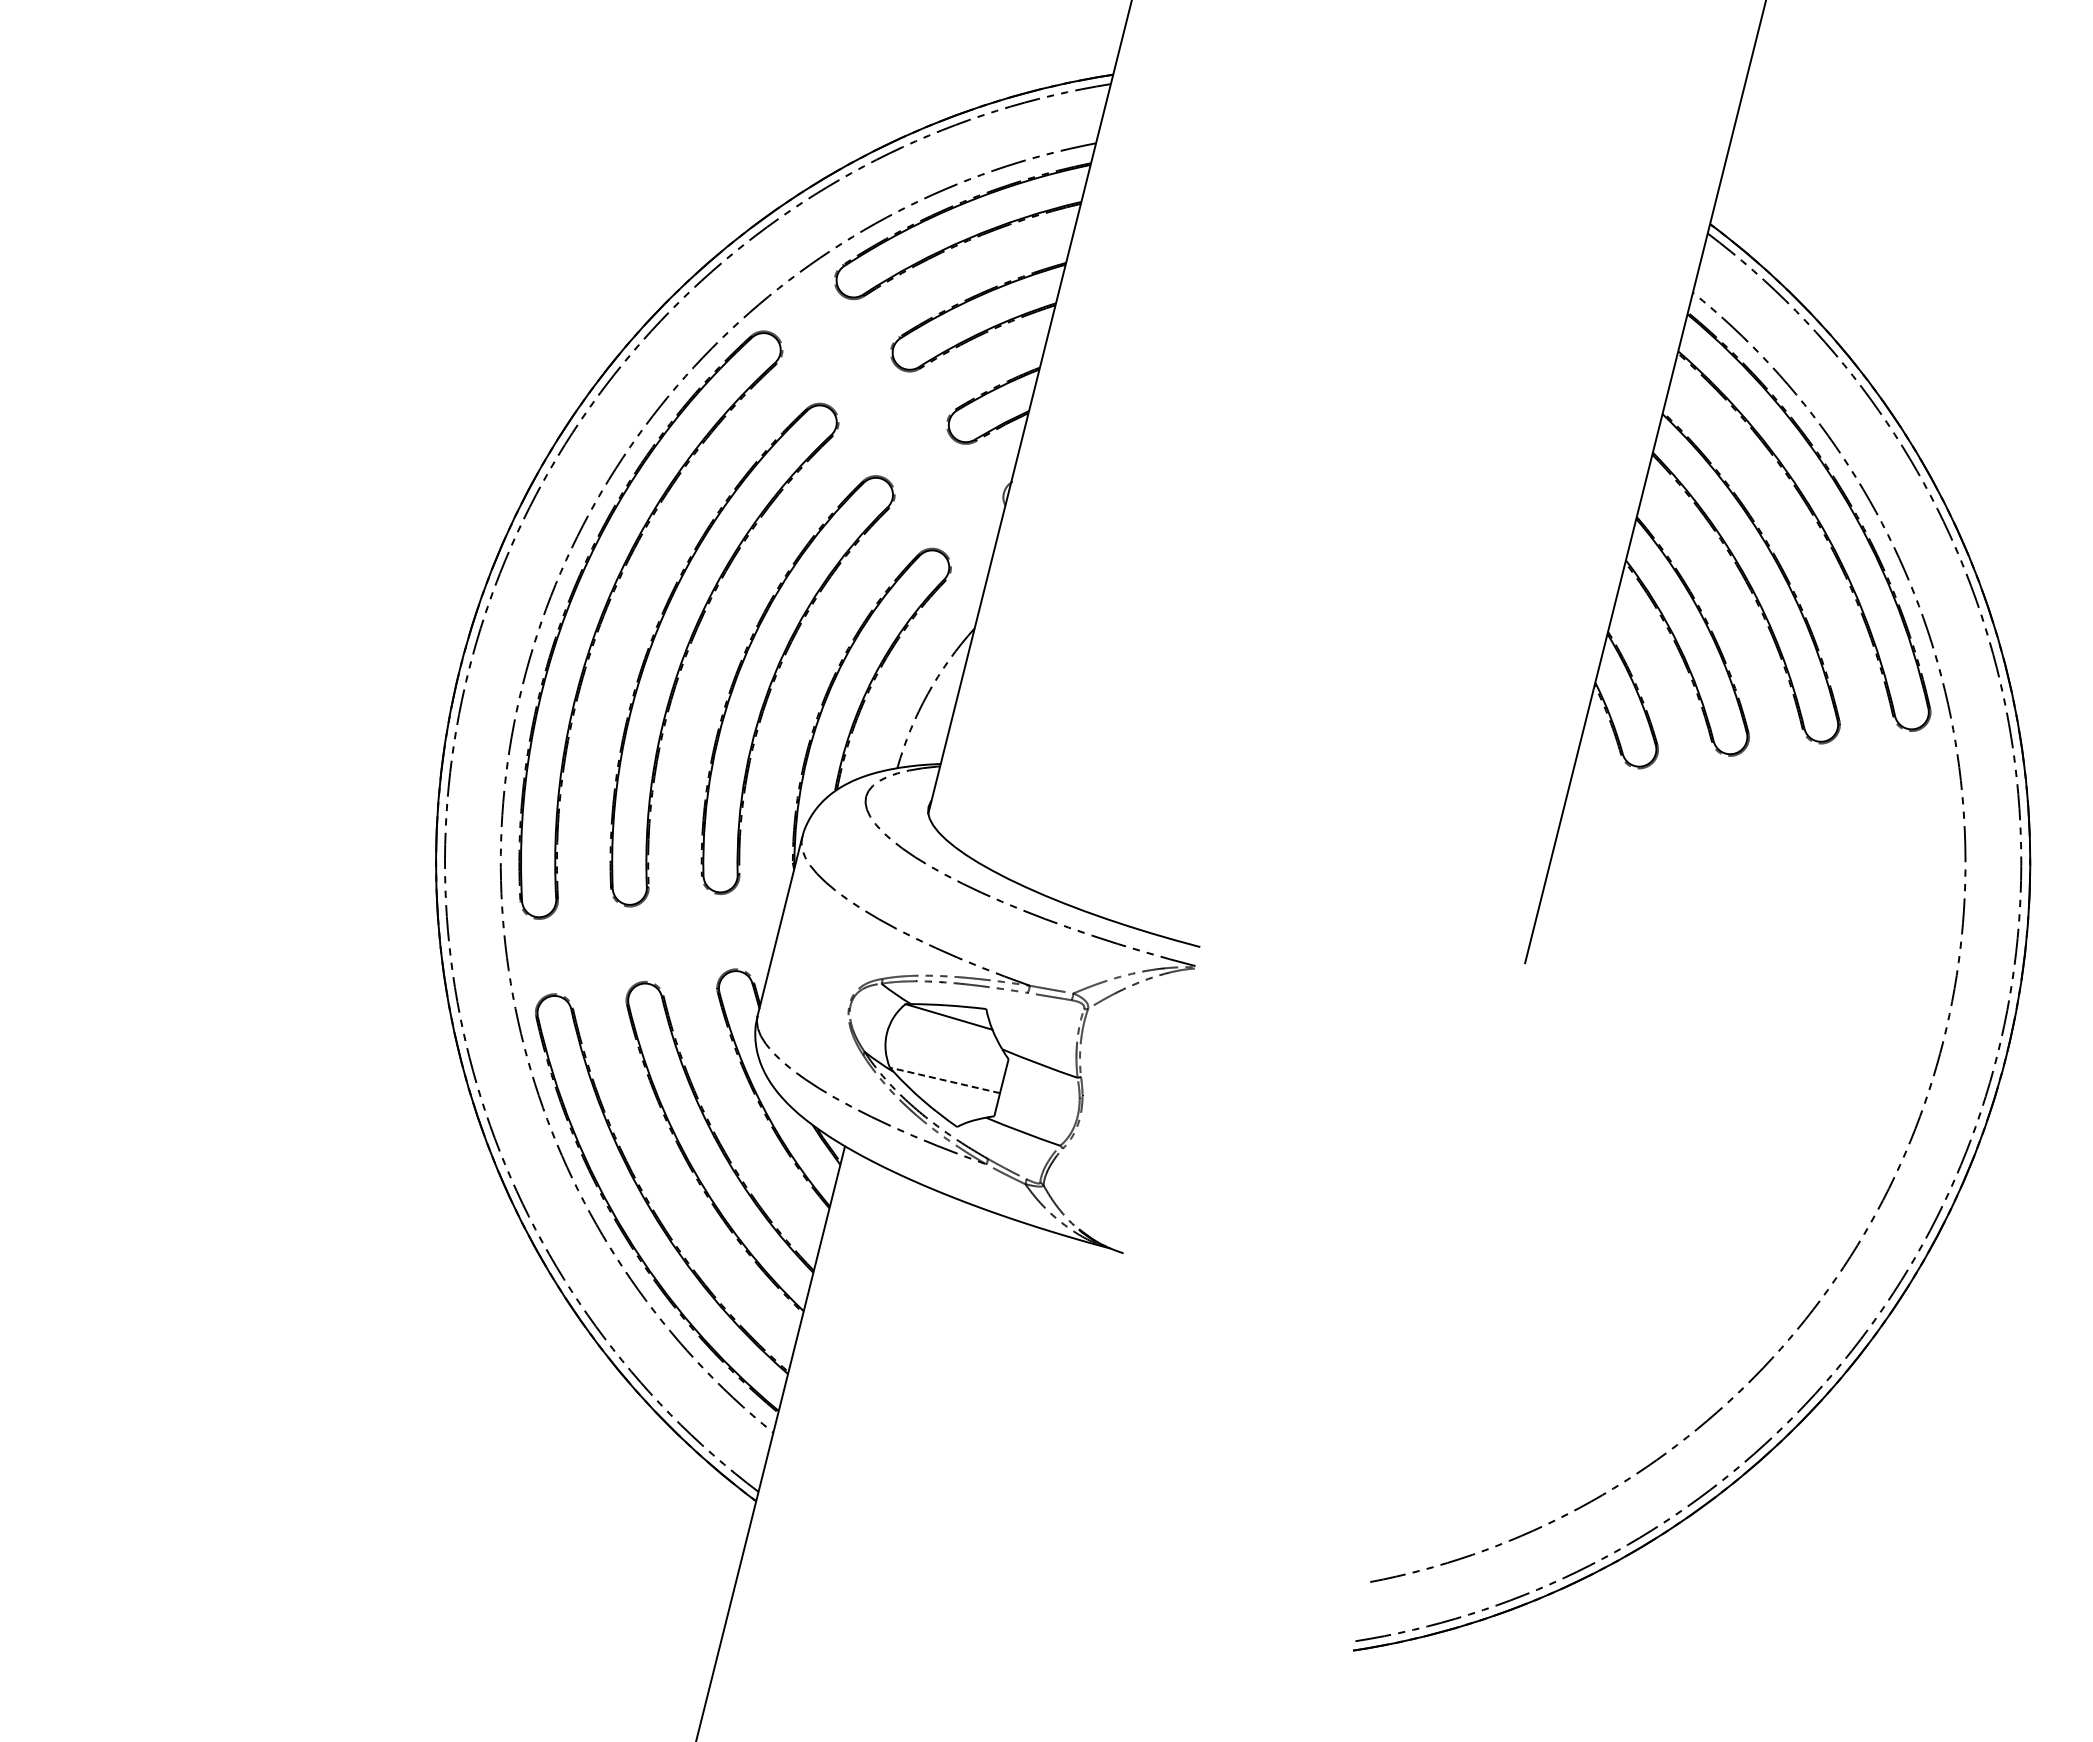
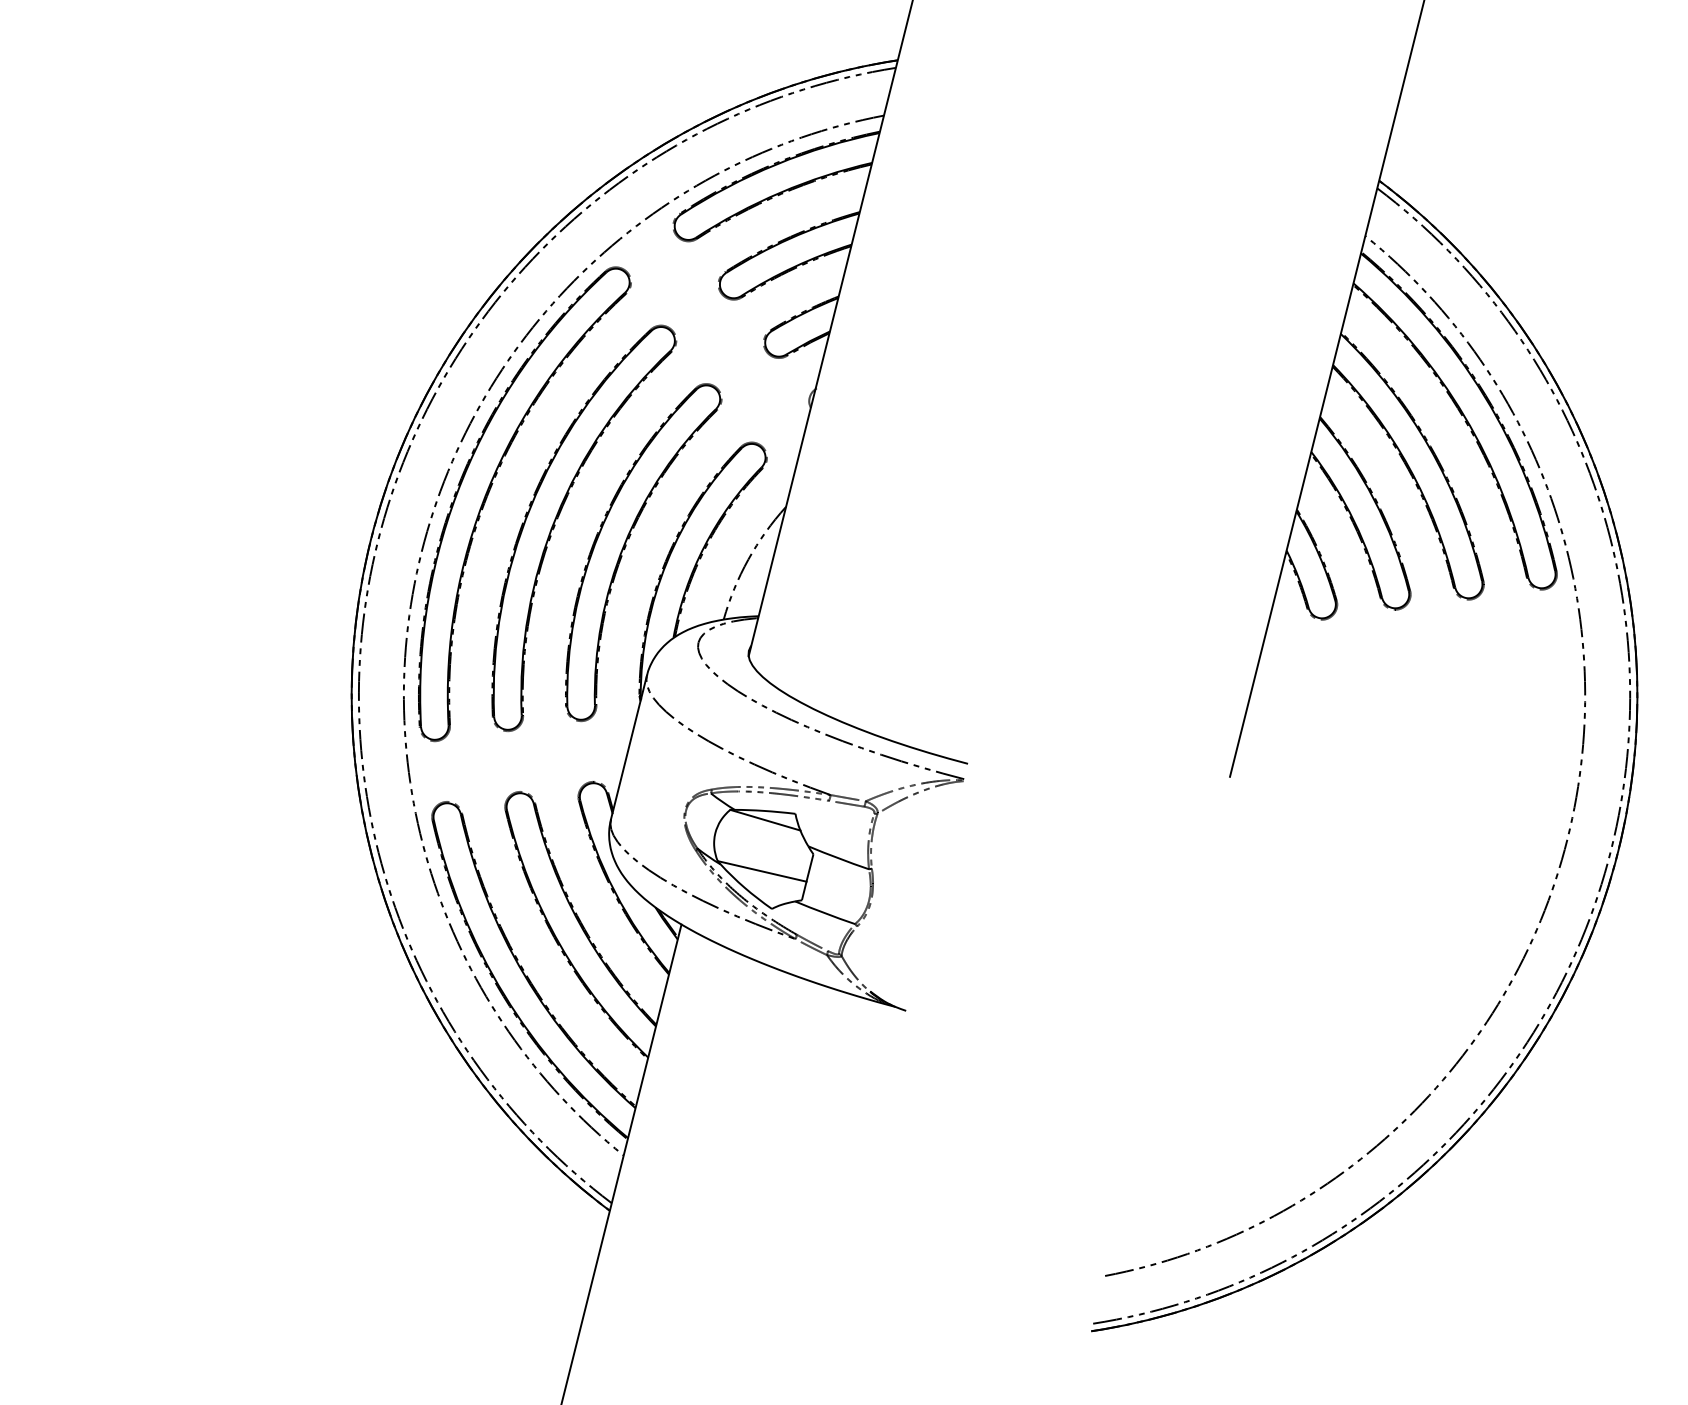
line: (944, 1080) -> (761, 871), dashed -> solid

